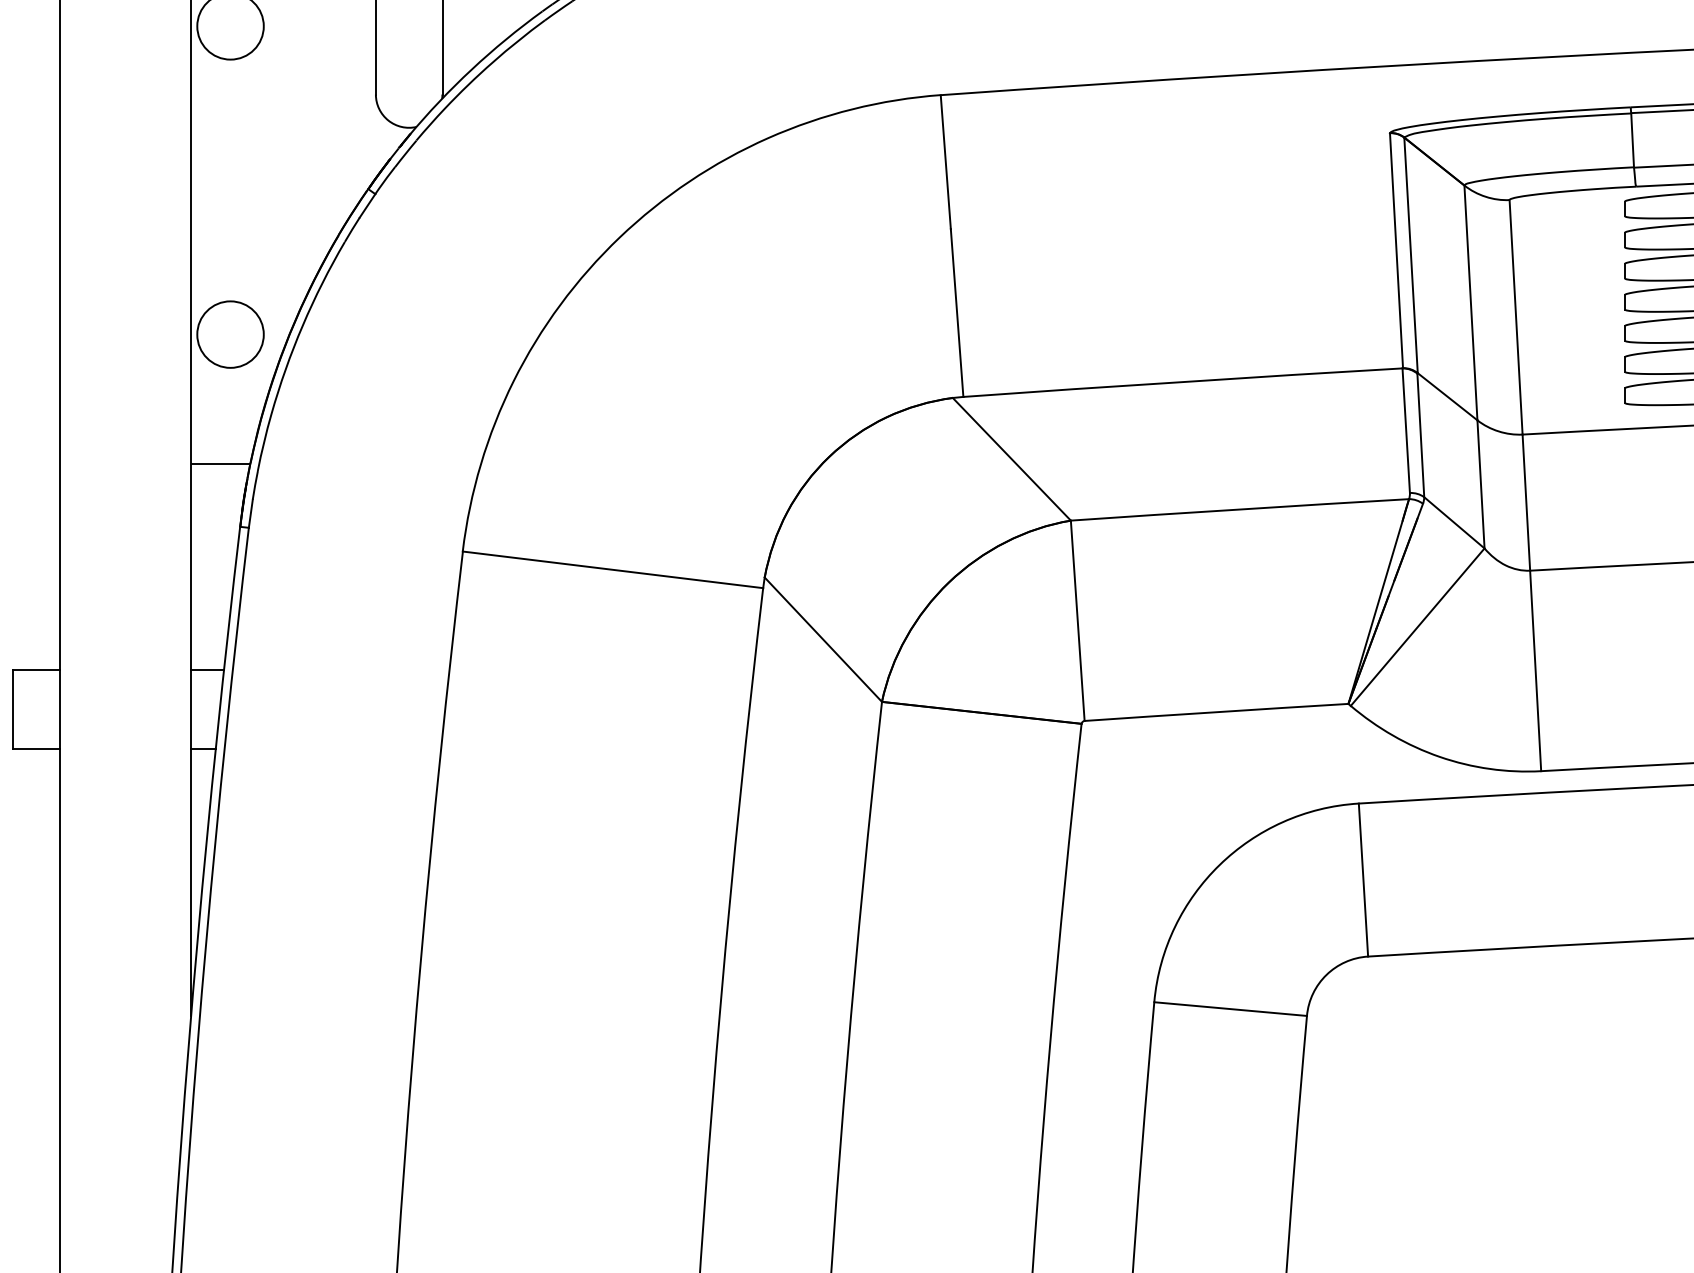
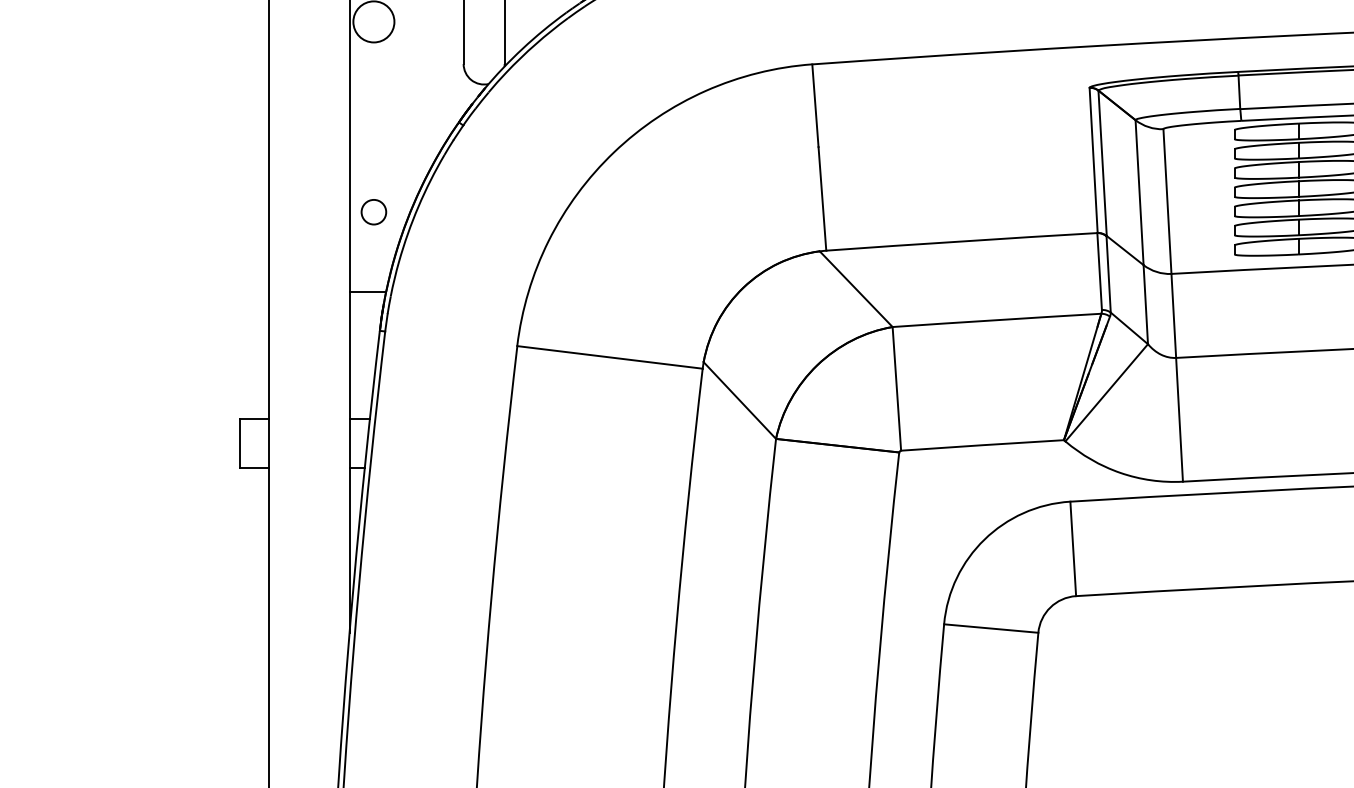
circle: (229, 333) -> (373, 211), size x0.6

